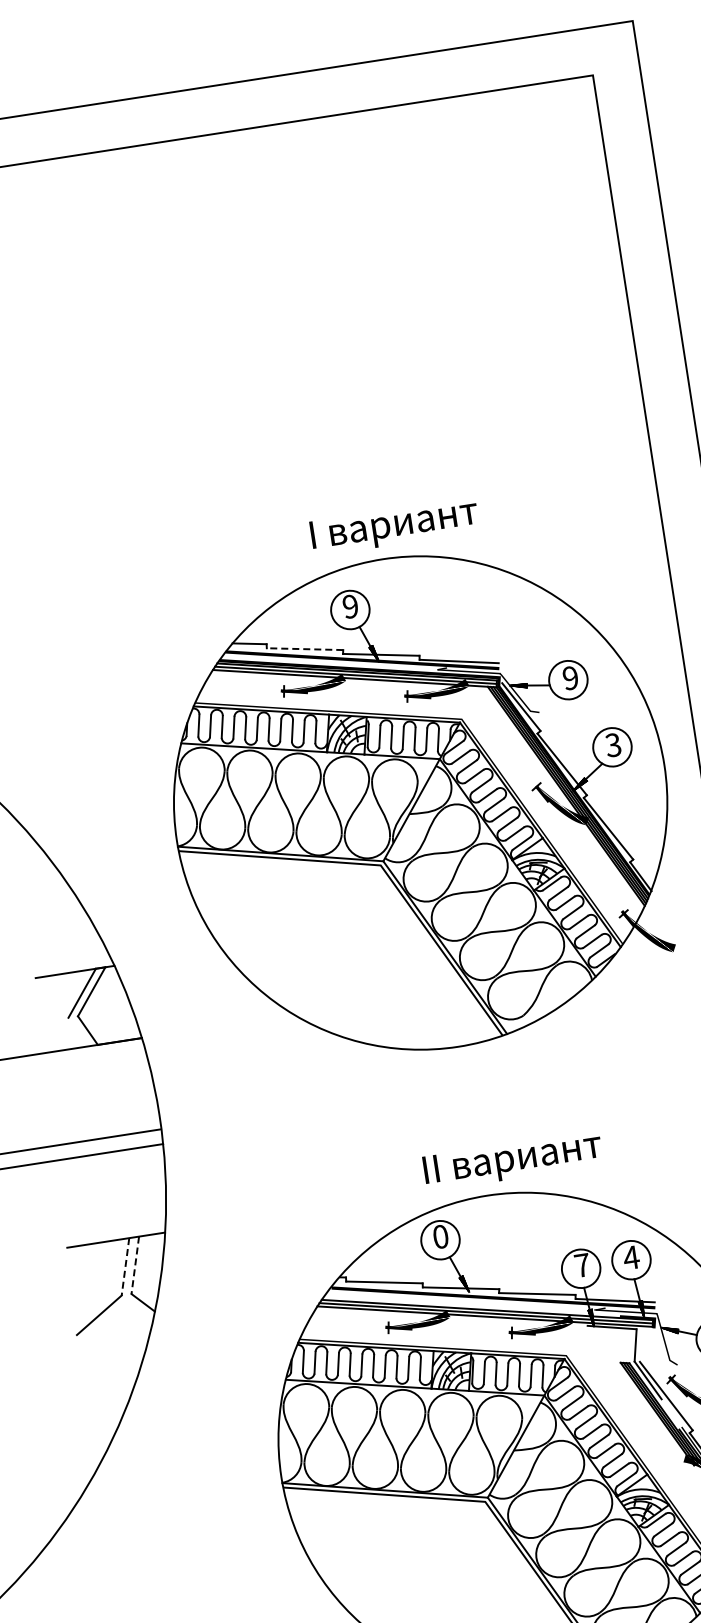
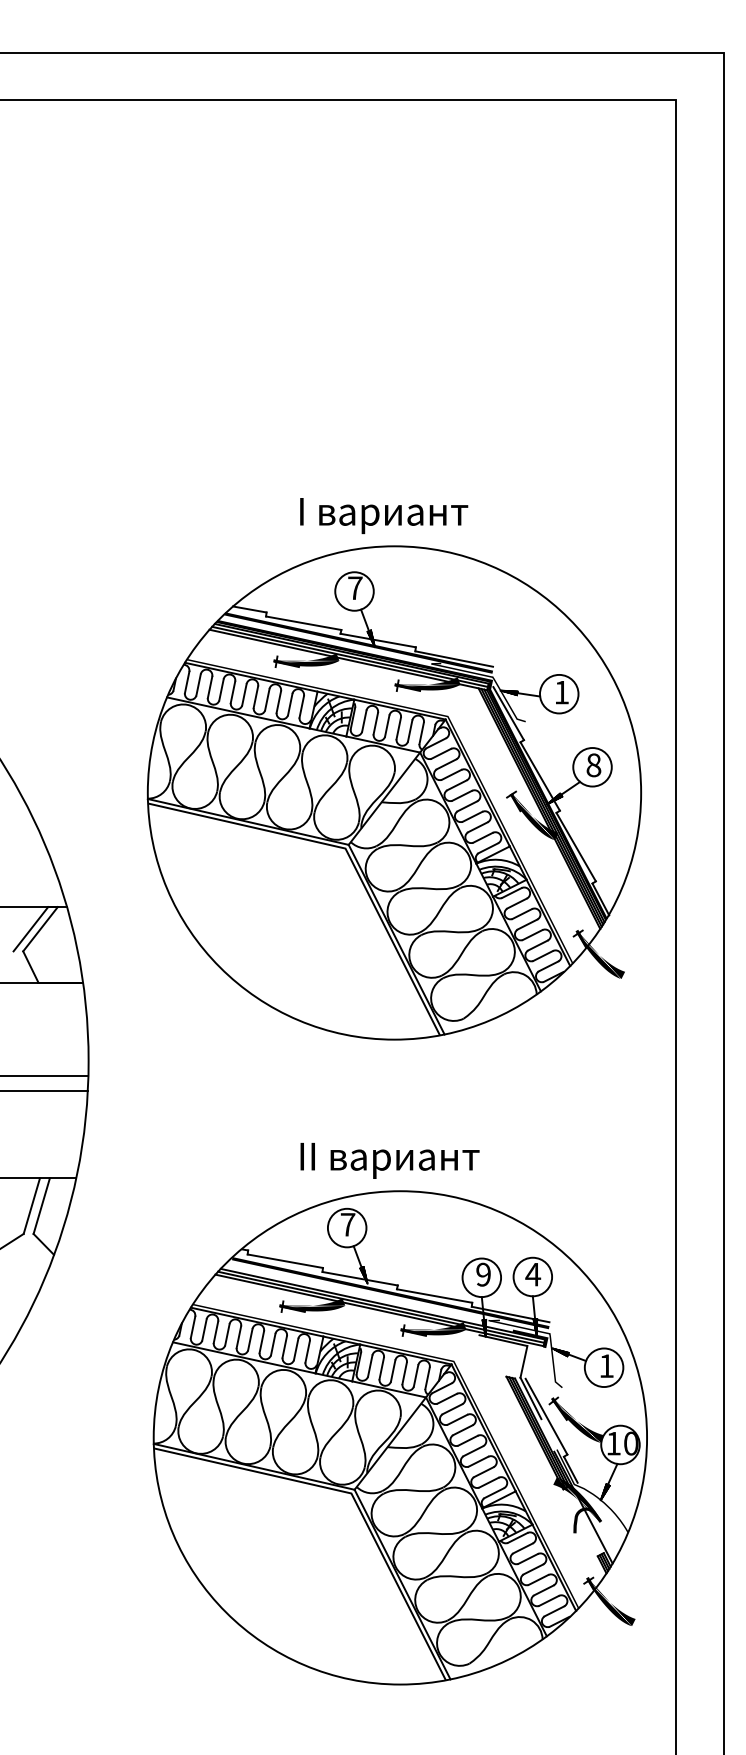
text: (395, 527) -> (384, 516), moved
text: (350, 606) -> (355, 588), 9 -> 7
line: (304, 649) -> (303, 623), dashed -> solid
text: (570, 678) -> (561, 692), 9 -> 1
text: (613, 745) -> (593, 765), 3 -> 8
text: (512, 1160) -> (389, 1160), moved
text: (440, 1236) -> (347, 1224), 0 -> 7
line: (135, 1265) -> (41, 1206), dashed -> solid
text: (582, 1265) -> (483, 1274), 7 -> 9
line: (125, 1267) -> (31, 1206), dashed -> solid

